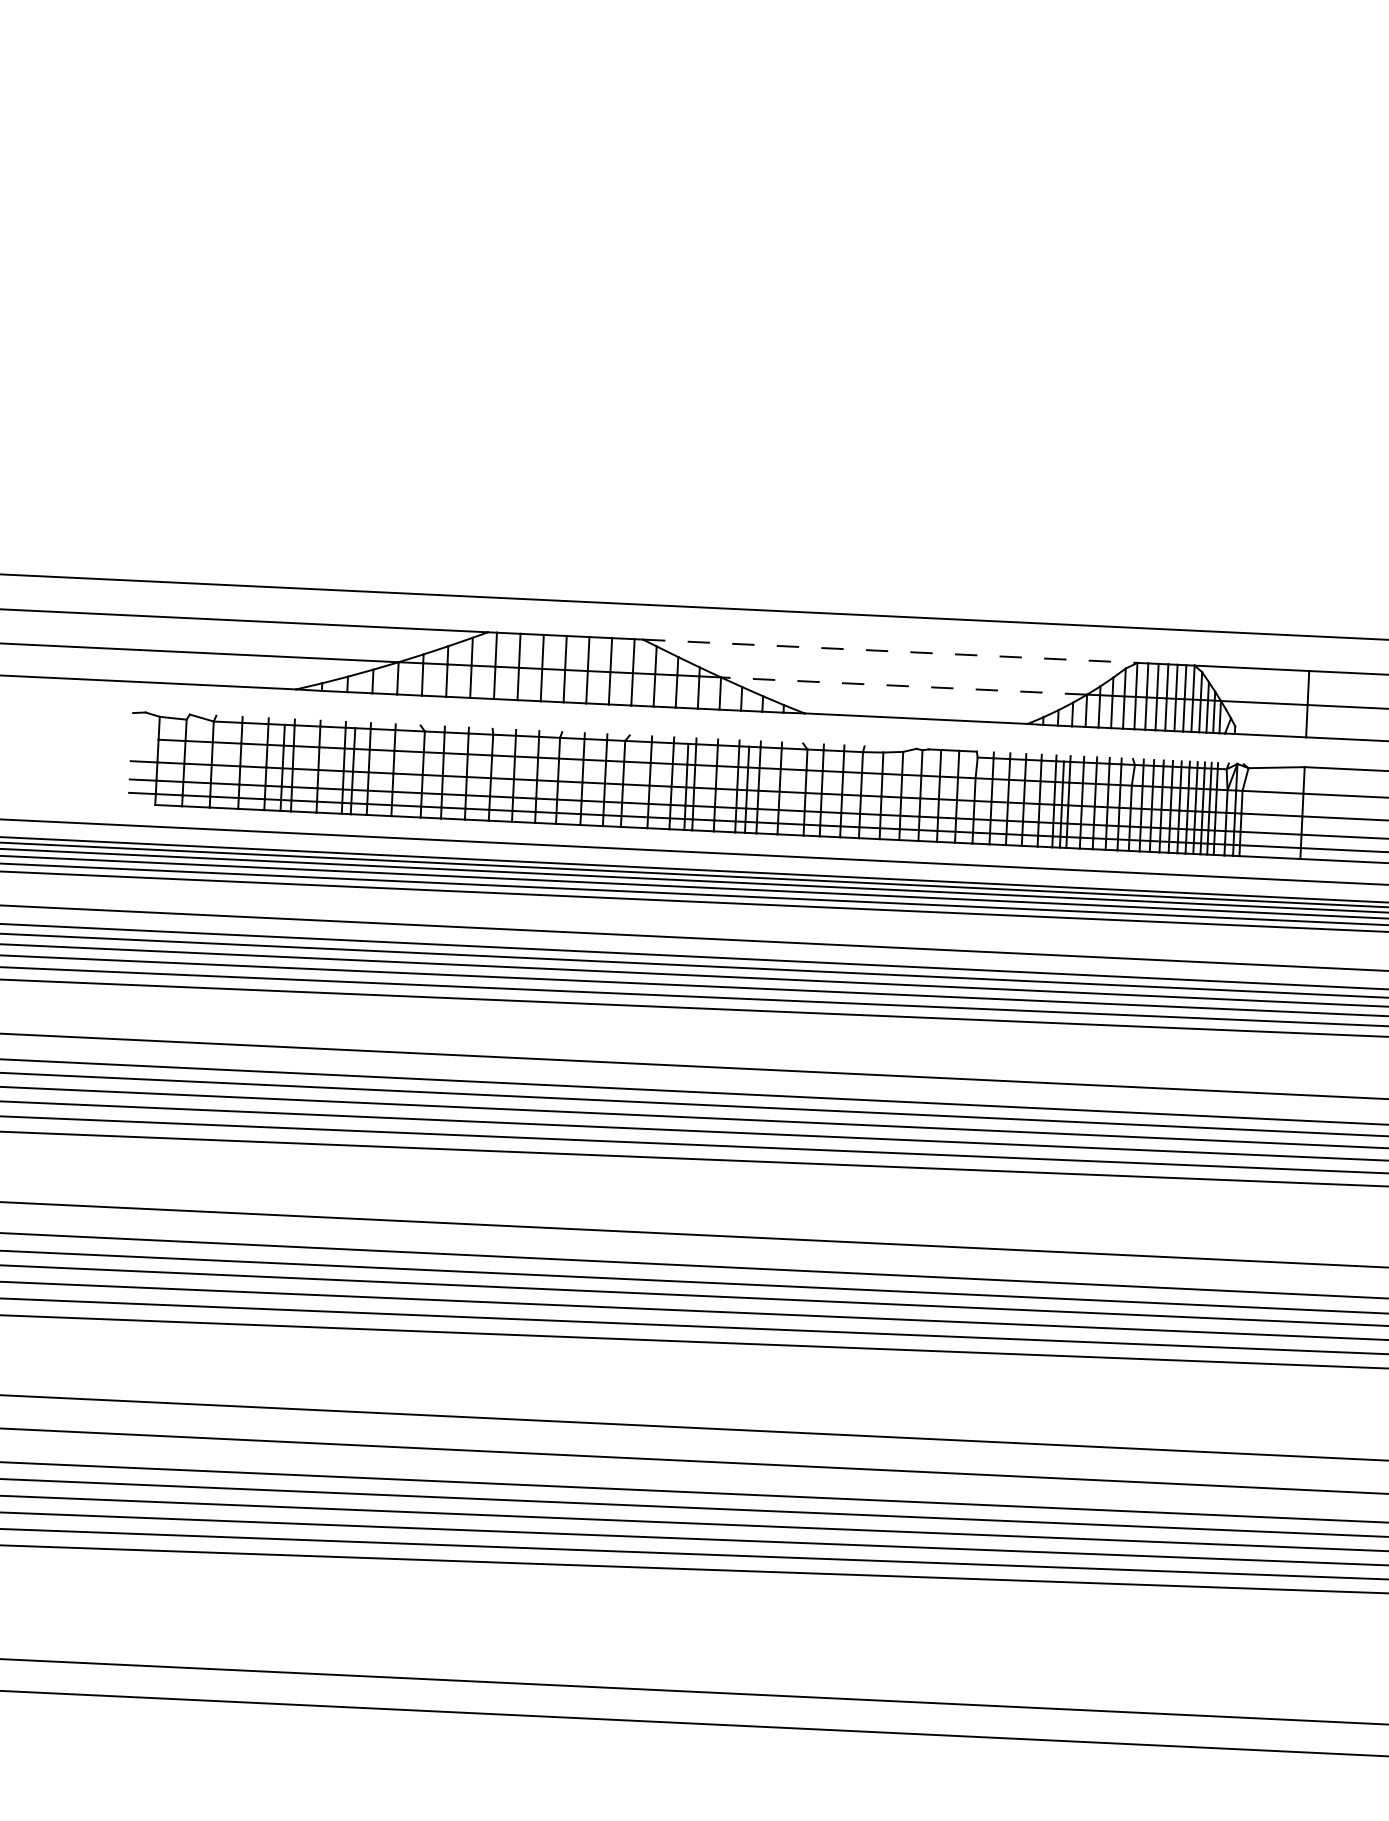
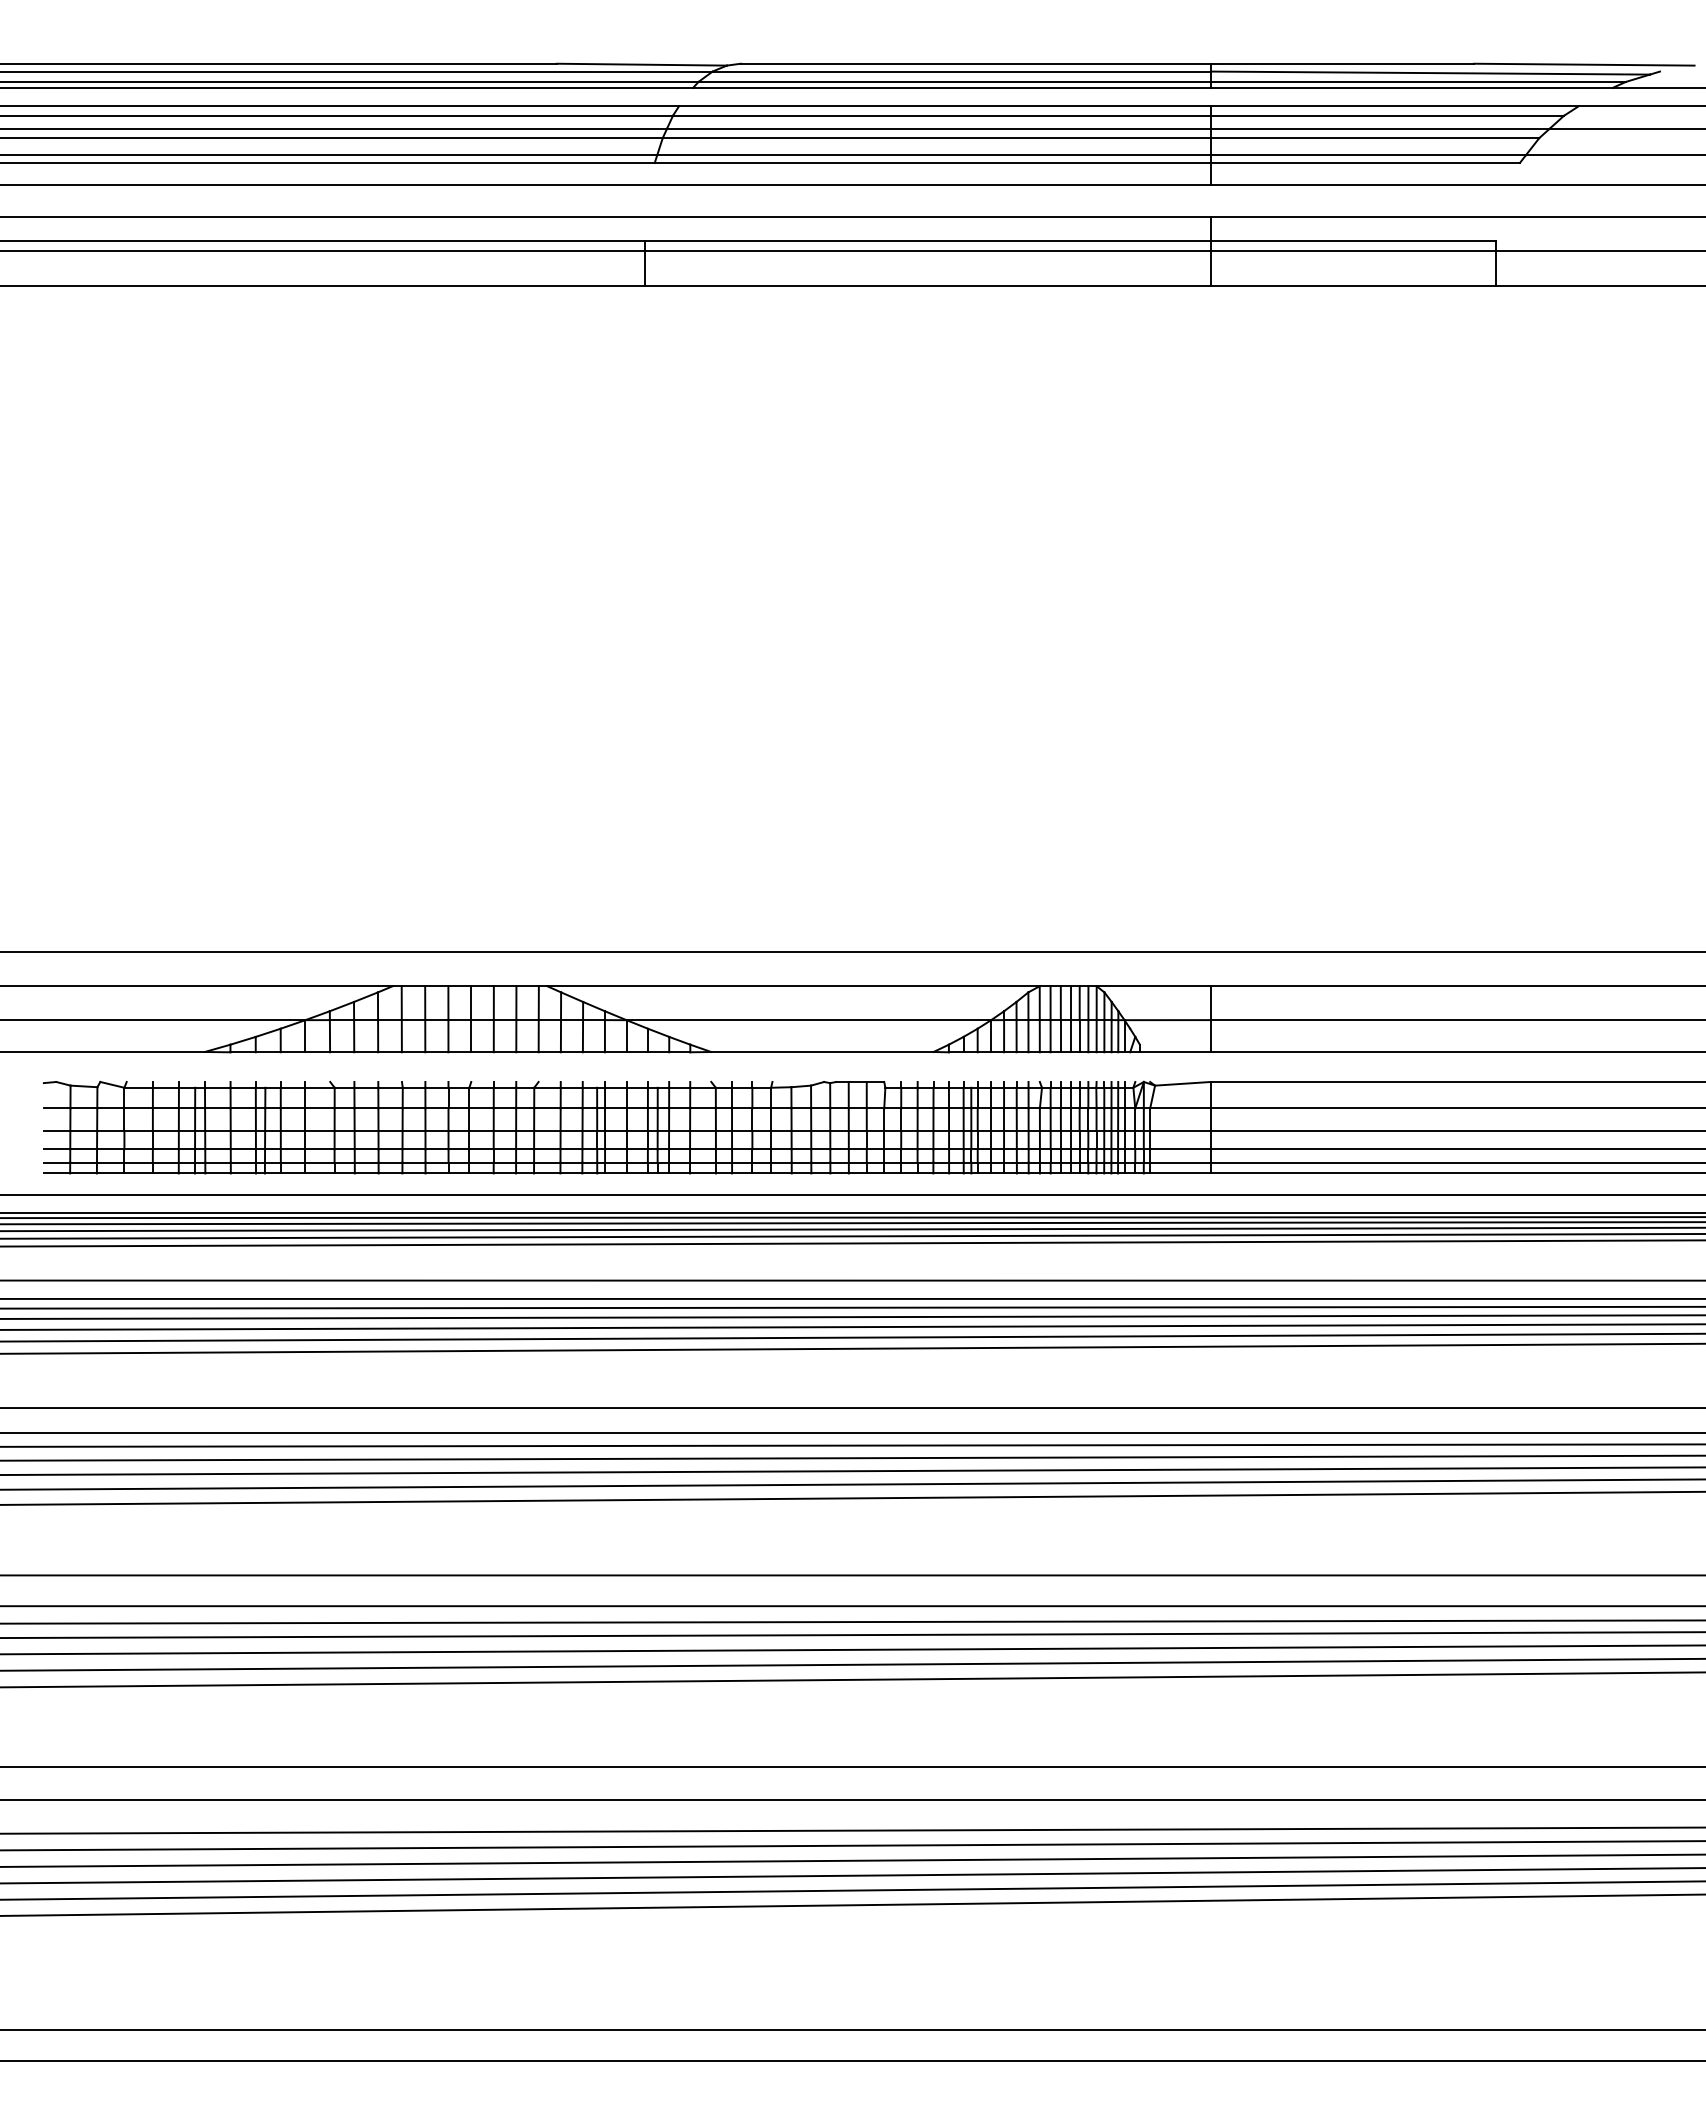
line: (891, 651) -> (794, 986), dashed -> solid
line: (903, 686) -> (808, 1020), dashed -> solid
line: (144, 739) -> (56, 1108), added
line: (141, 804) -> (56, 1173), added

